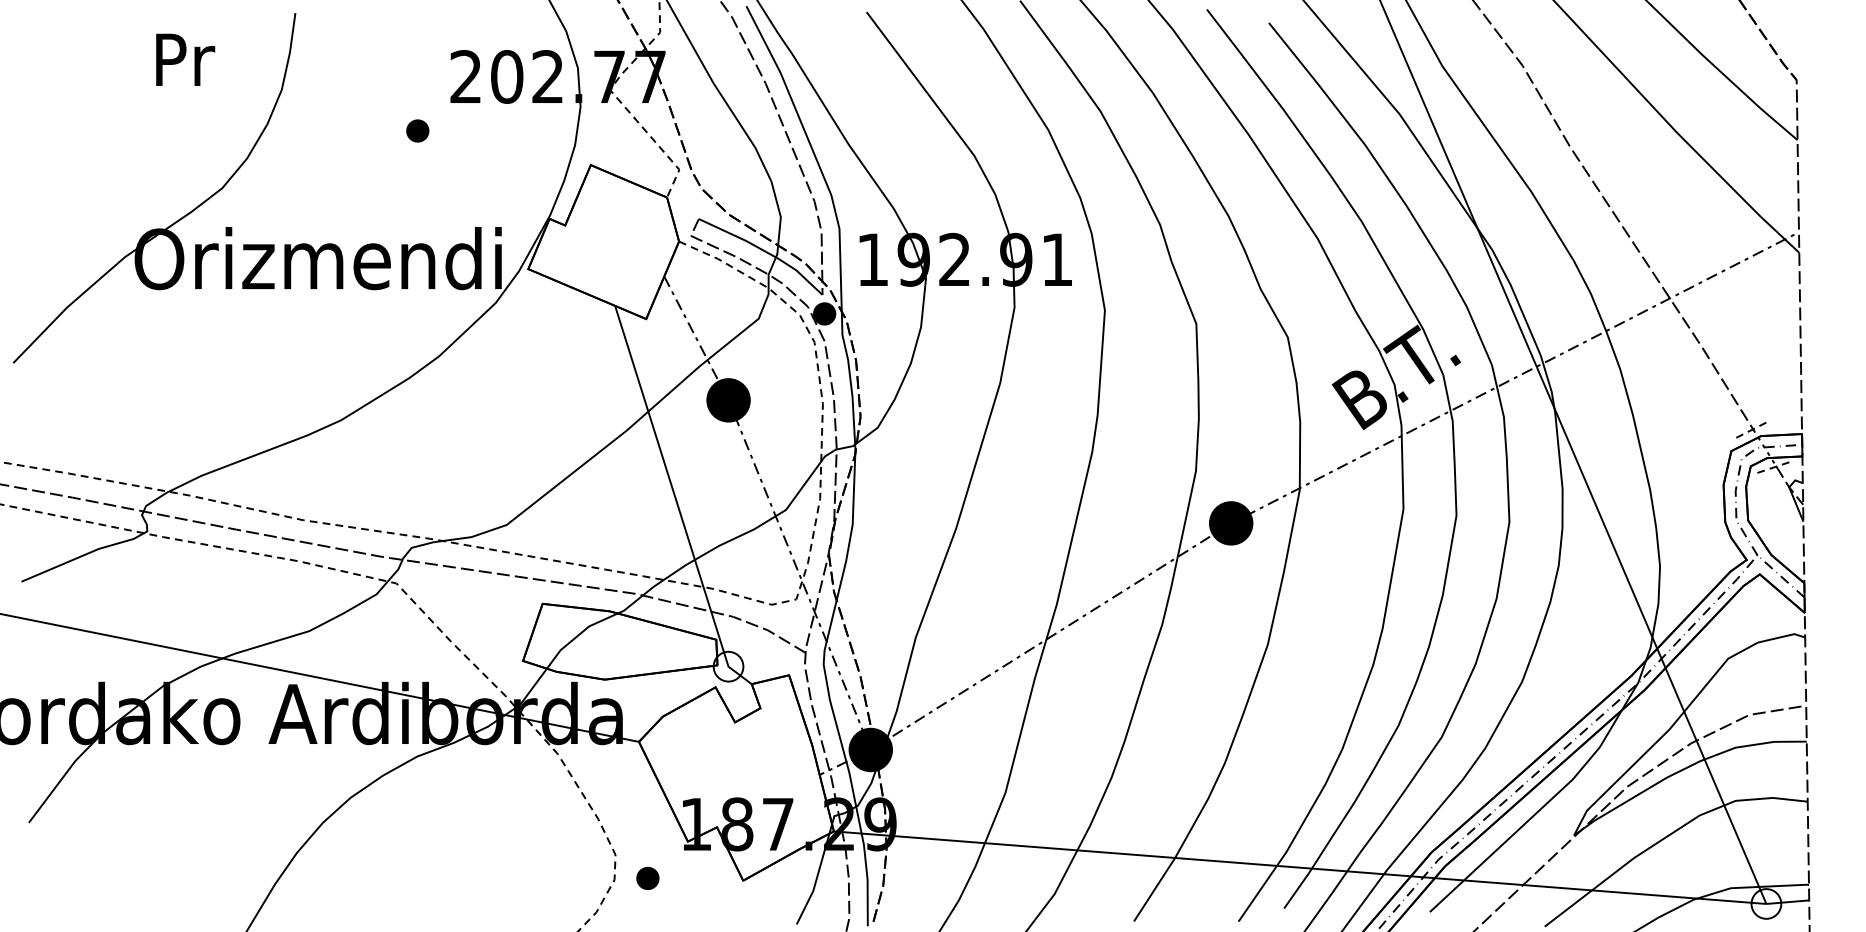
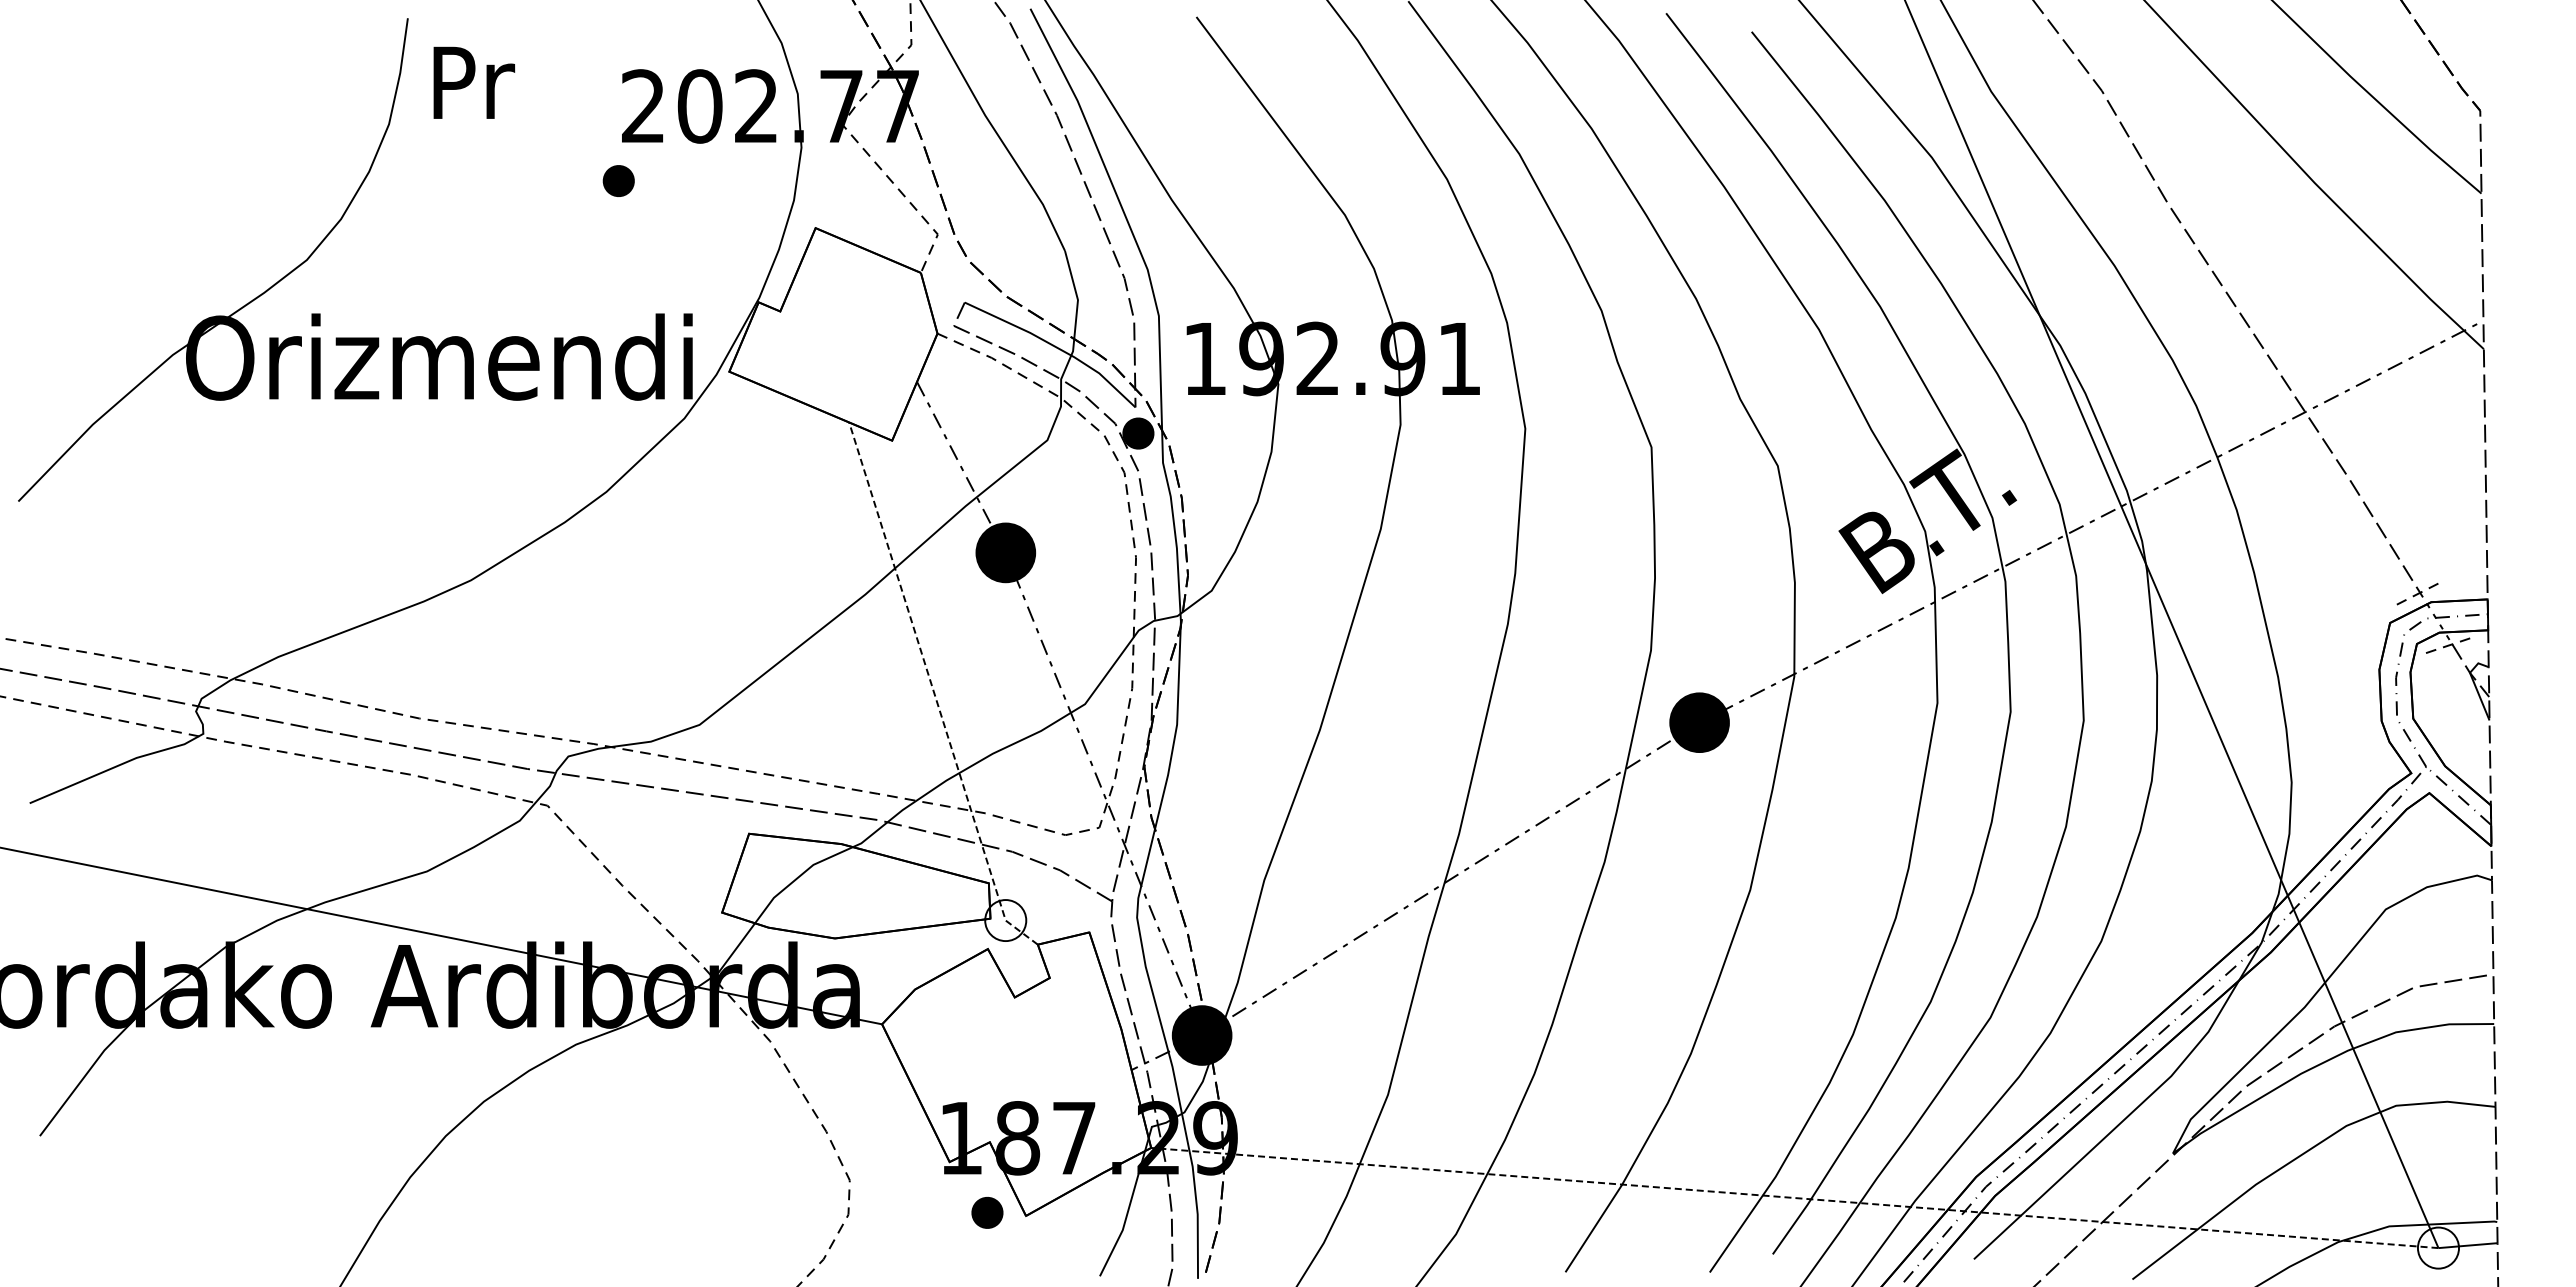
text: (185, 59) -> (474, 82), moved
part: (417, 130) -> (618, 180), moved
line: (676, 500) -> (933, 691), solid -> dashed
line: (1299, 868) -> (1794, 1198), solid -> dashed
part: (647, 878) -> (987, 1212), moved

